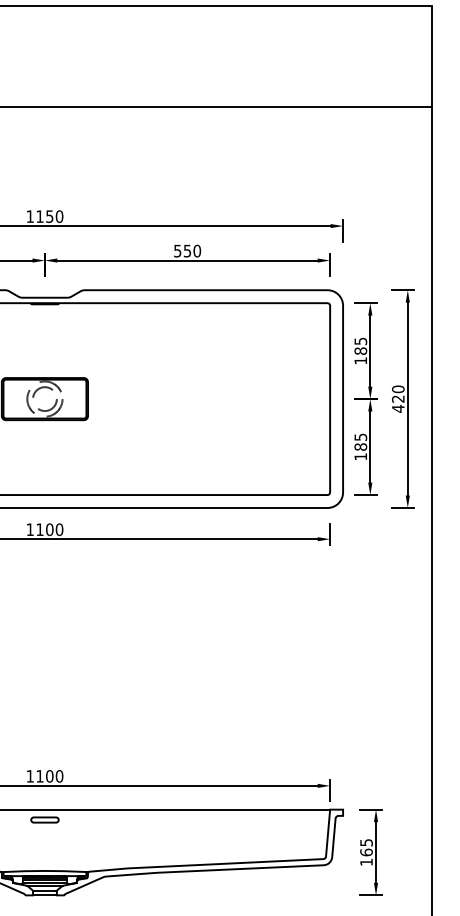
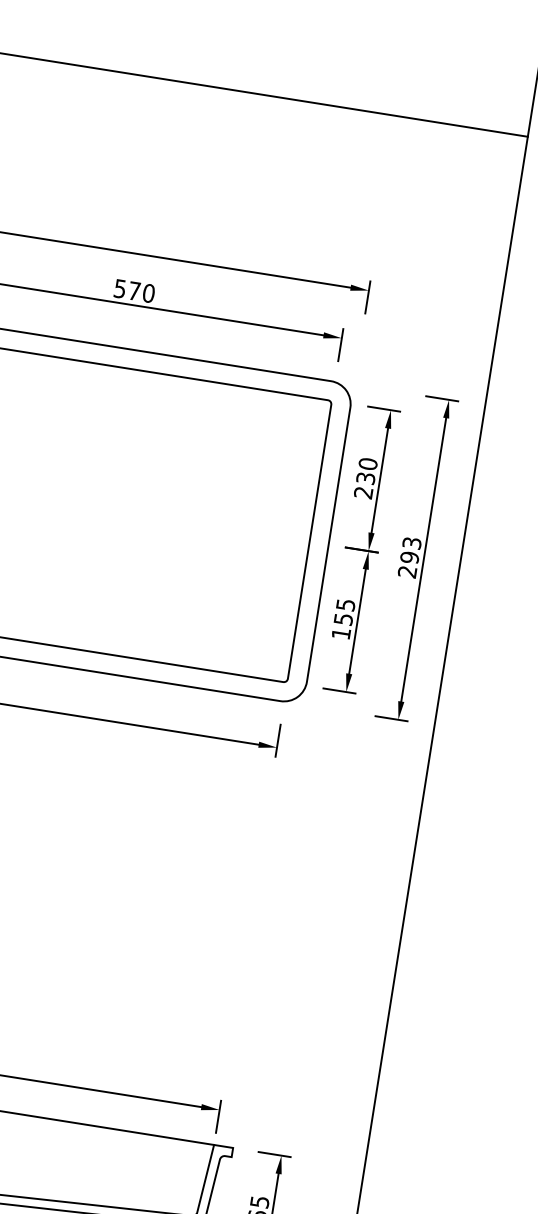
text: (187, 251) -> (134, 291), 550 -> 570
text: (360, 350) -> (365, 477), 185 -> 230
text: (397, 398) -> (408, 556), 420 -> 293
text: (360, 446) -> (343, 618), 185 -> 155

